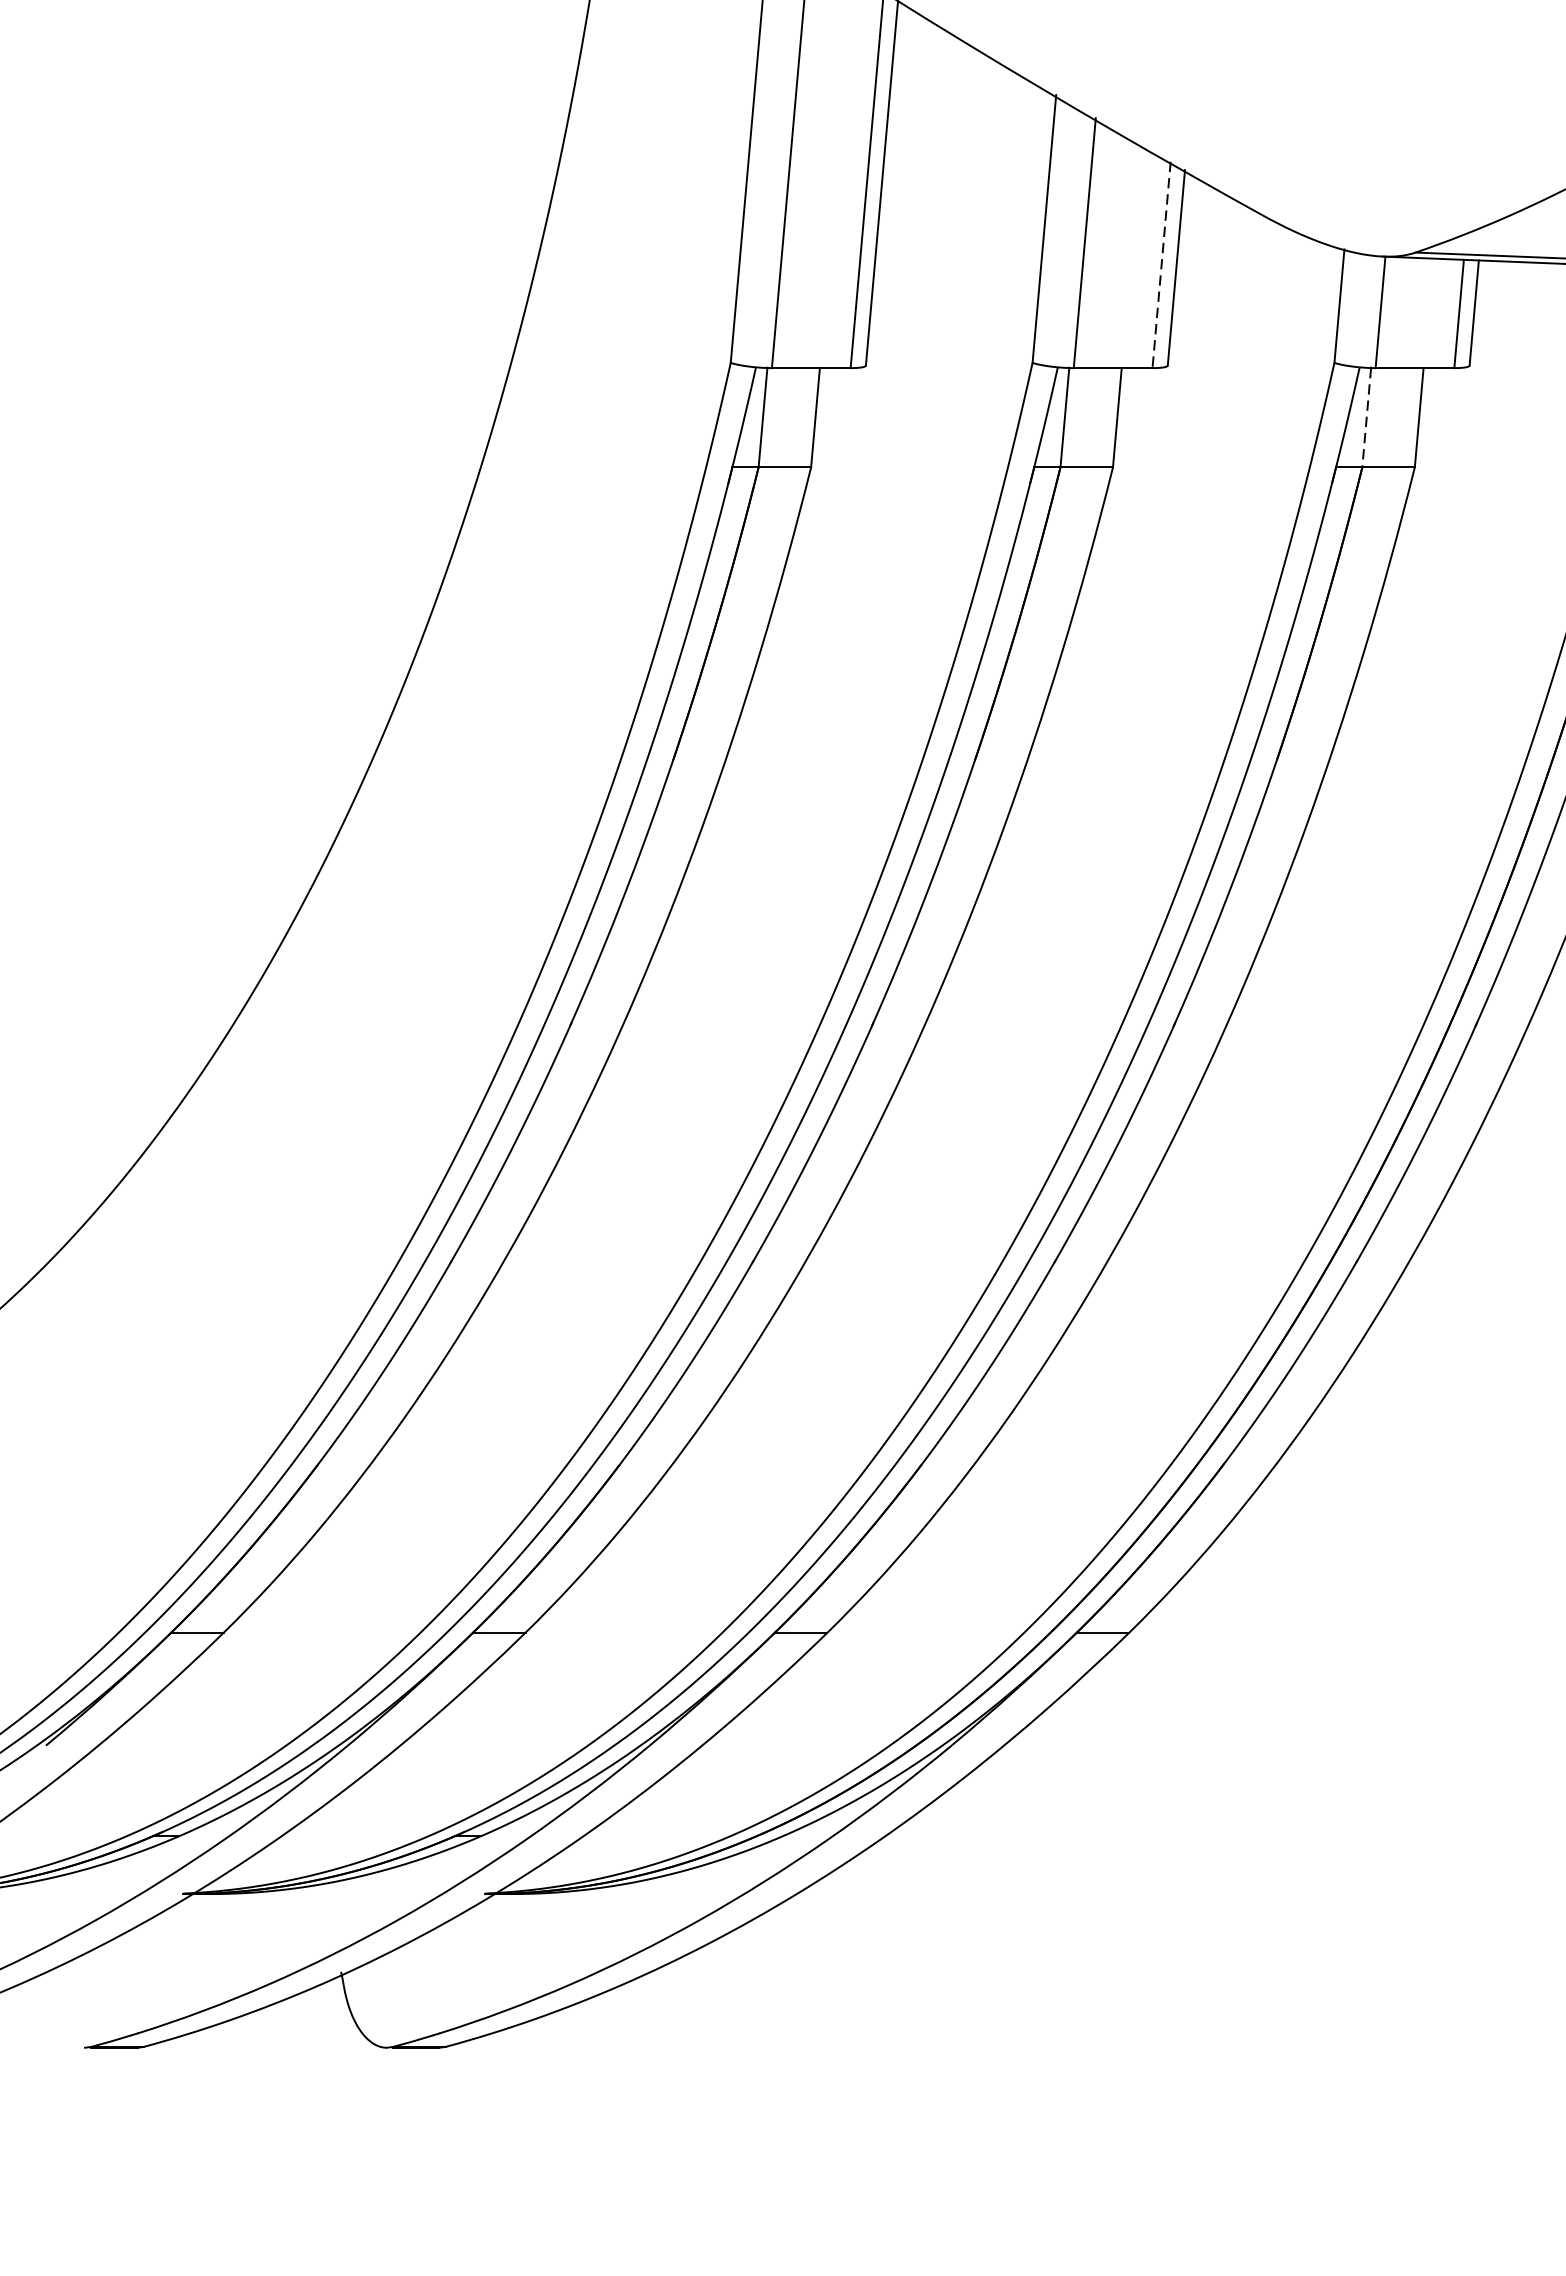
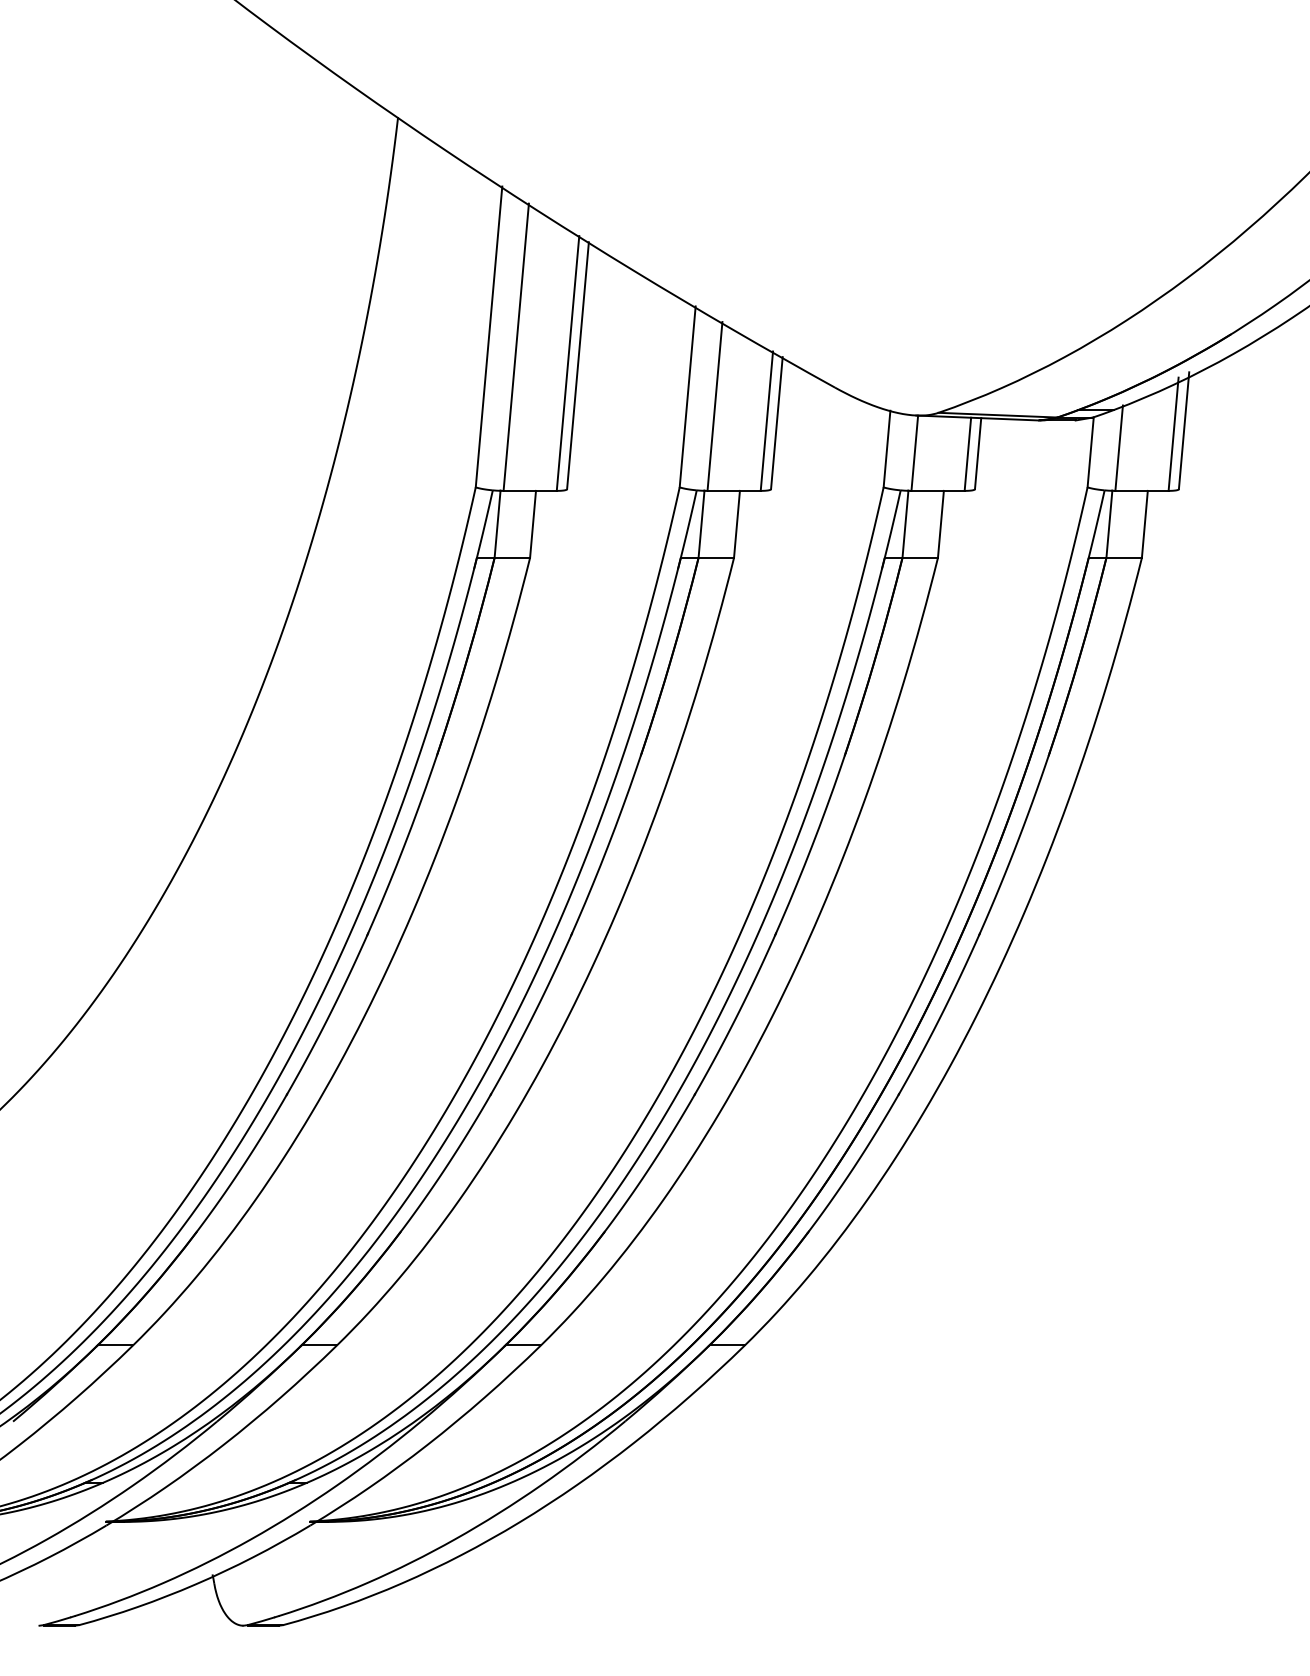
line: (1161, 265) -> (766, 421), dashed -> solid
line: (1366, 417) -> (905, 524), dashed -> solid

